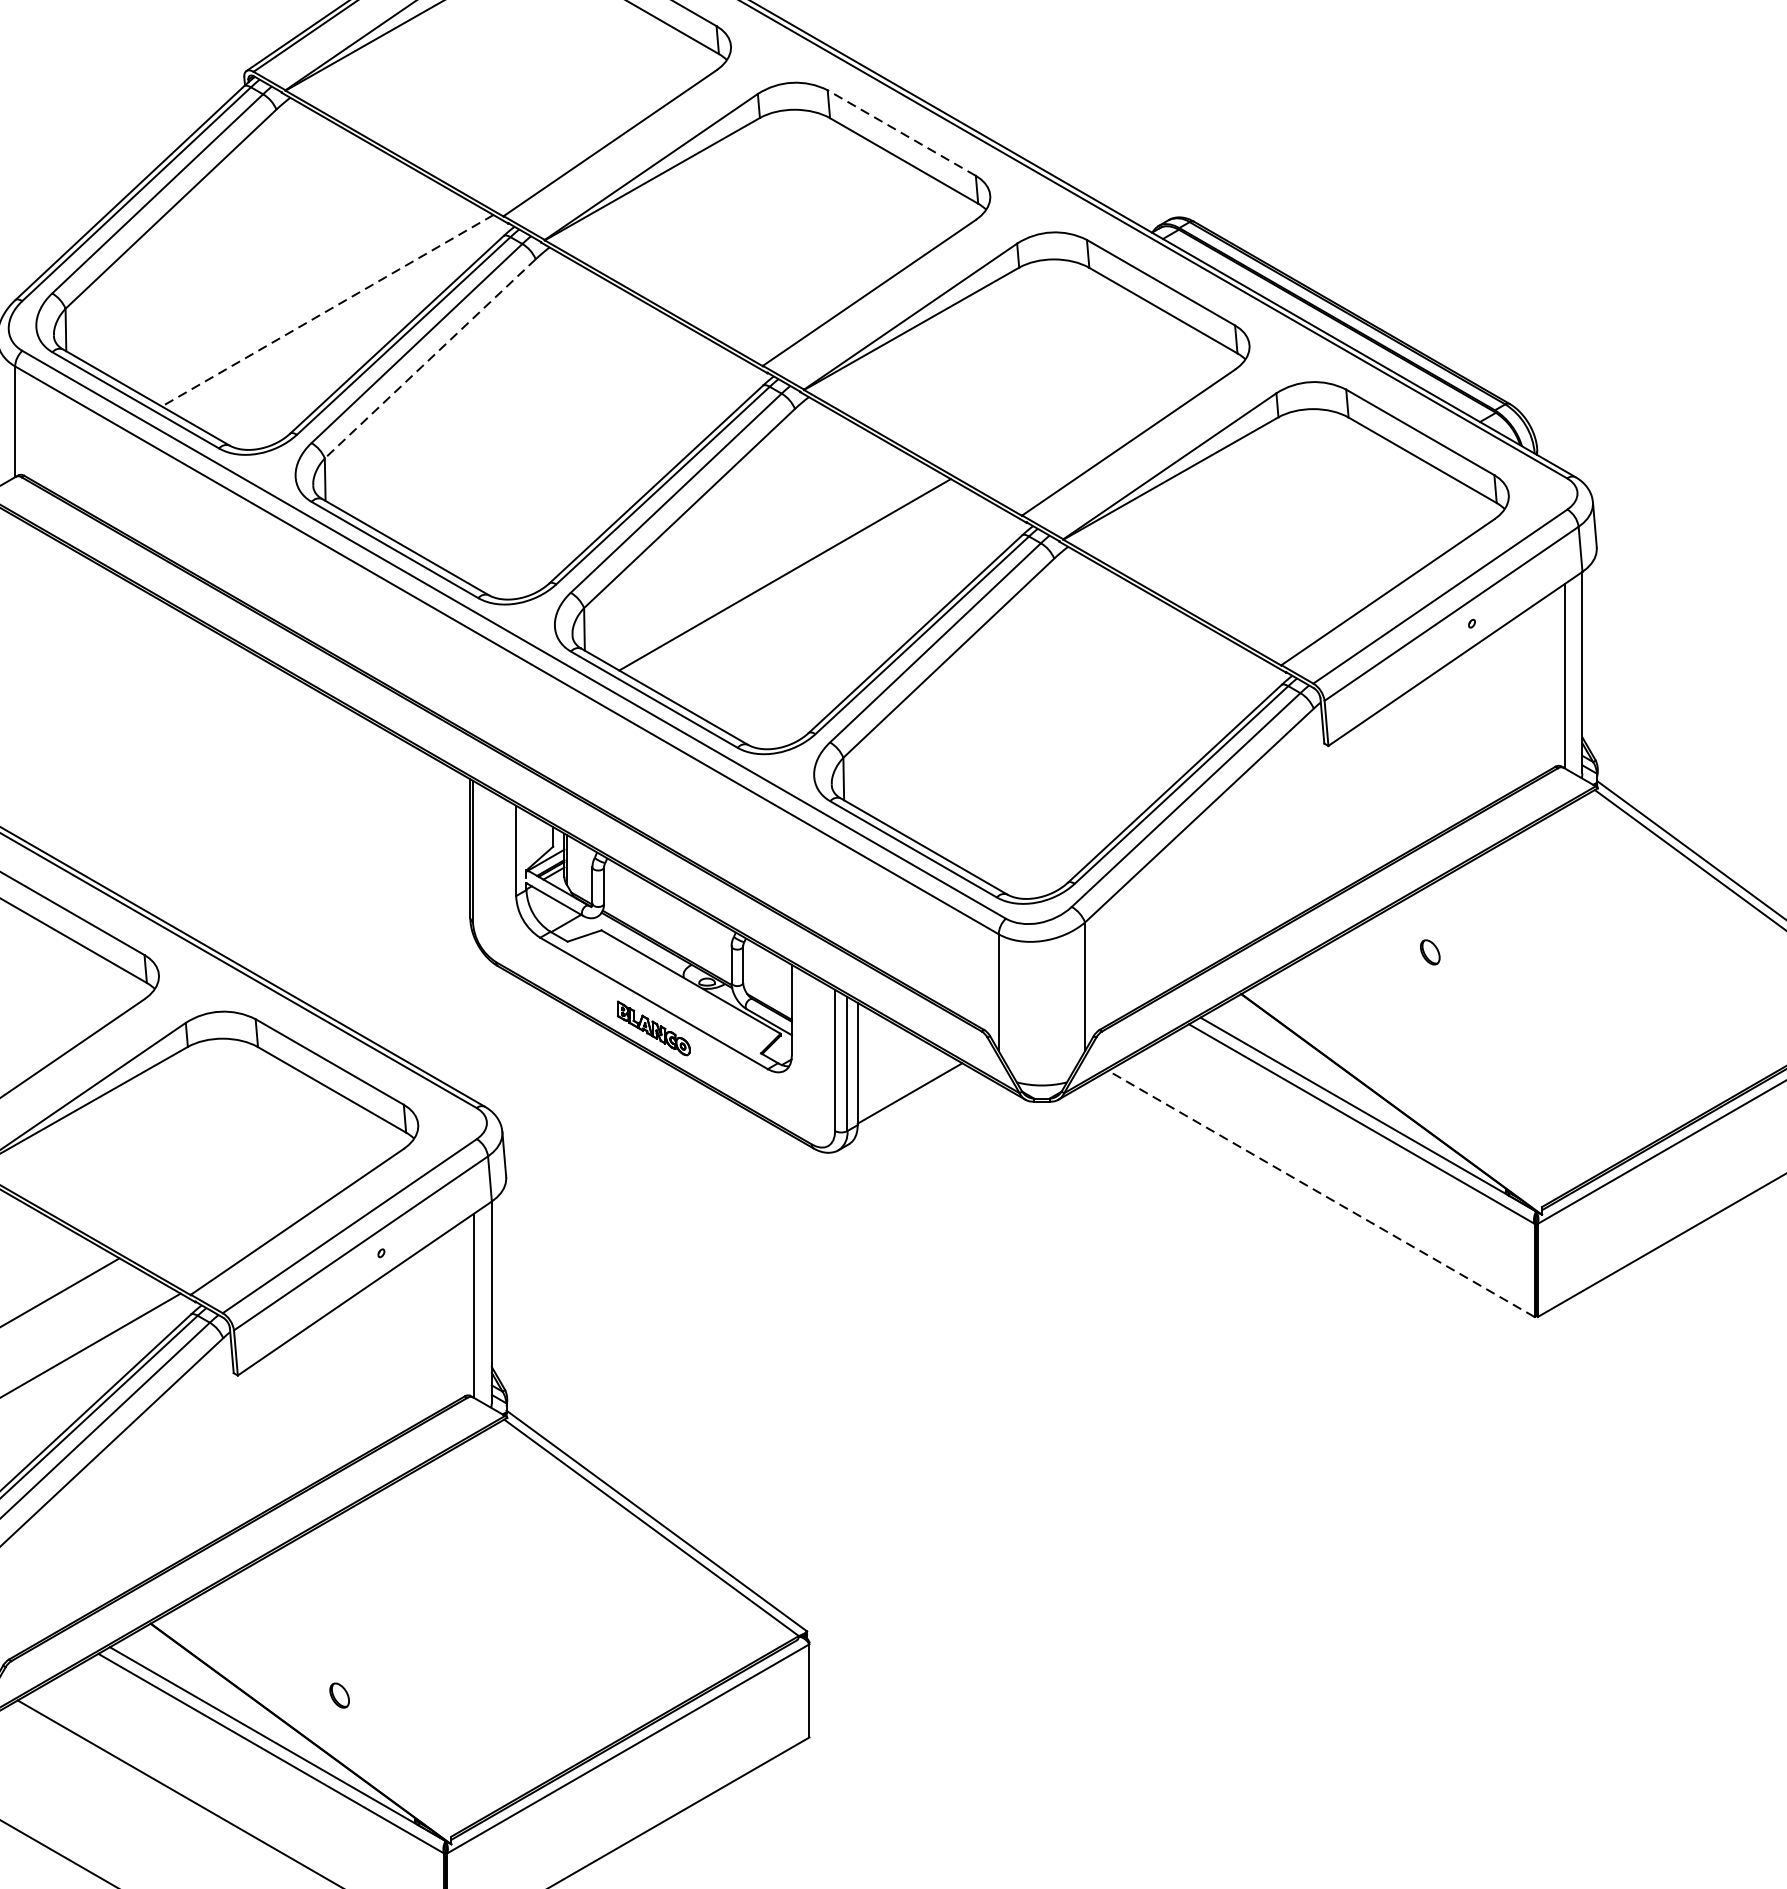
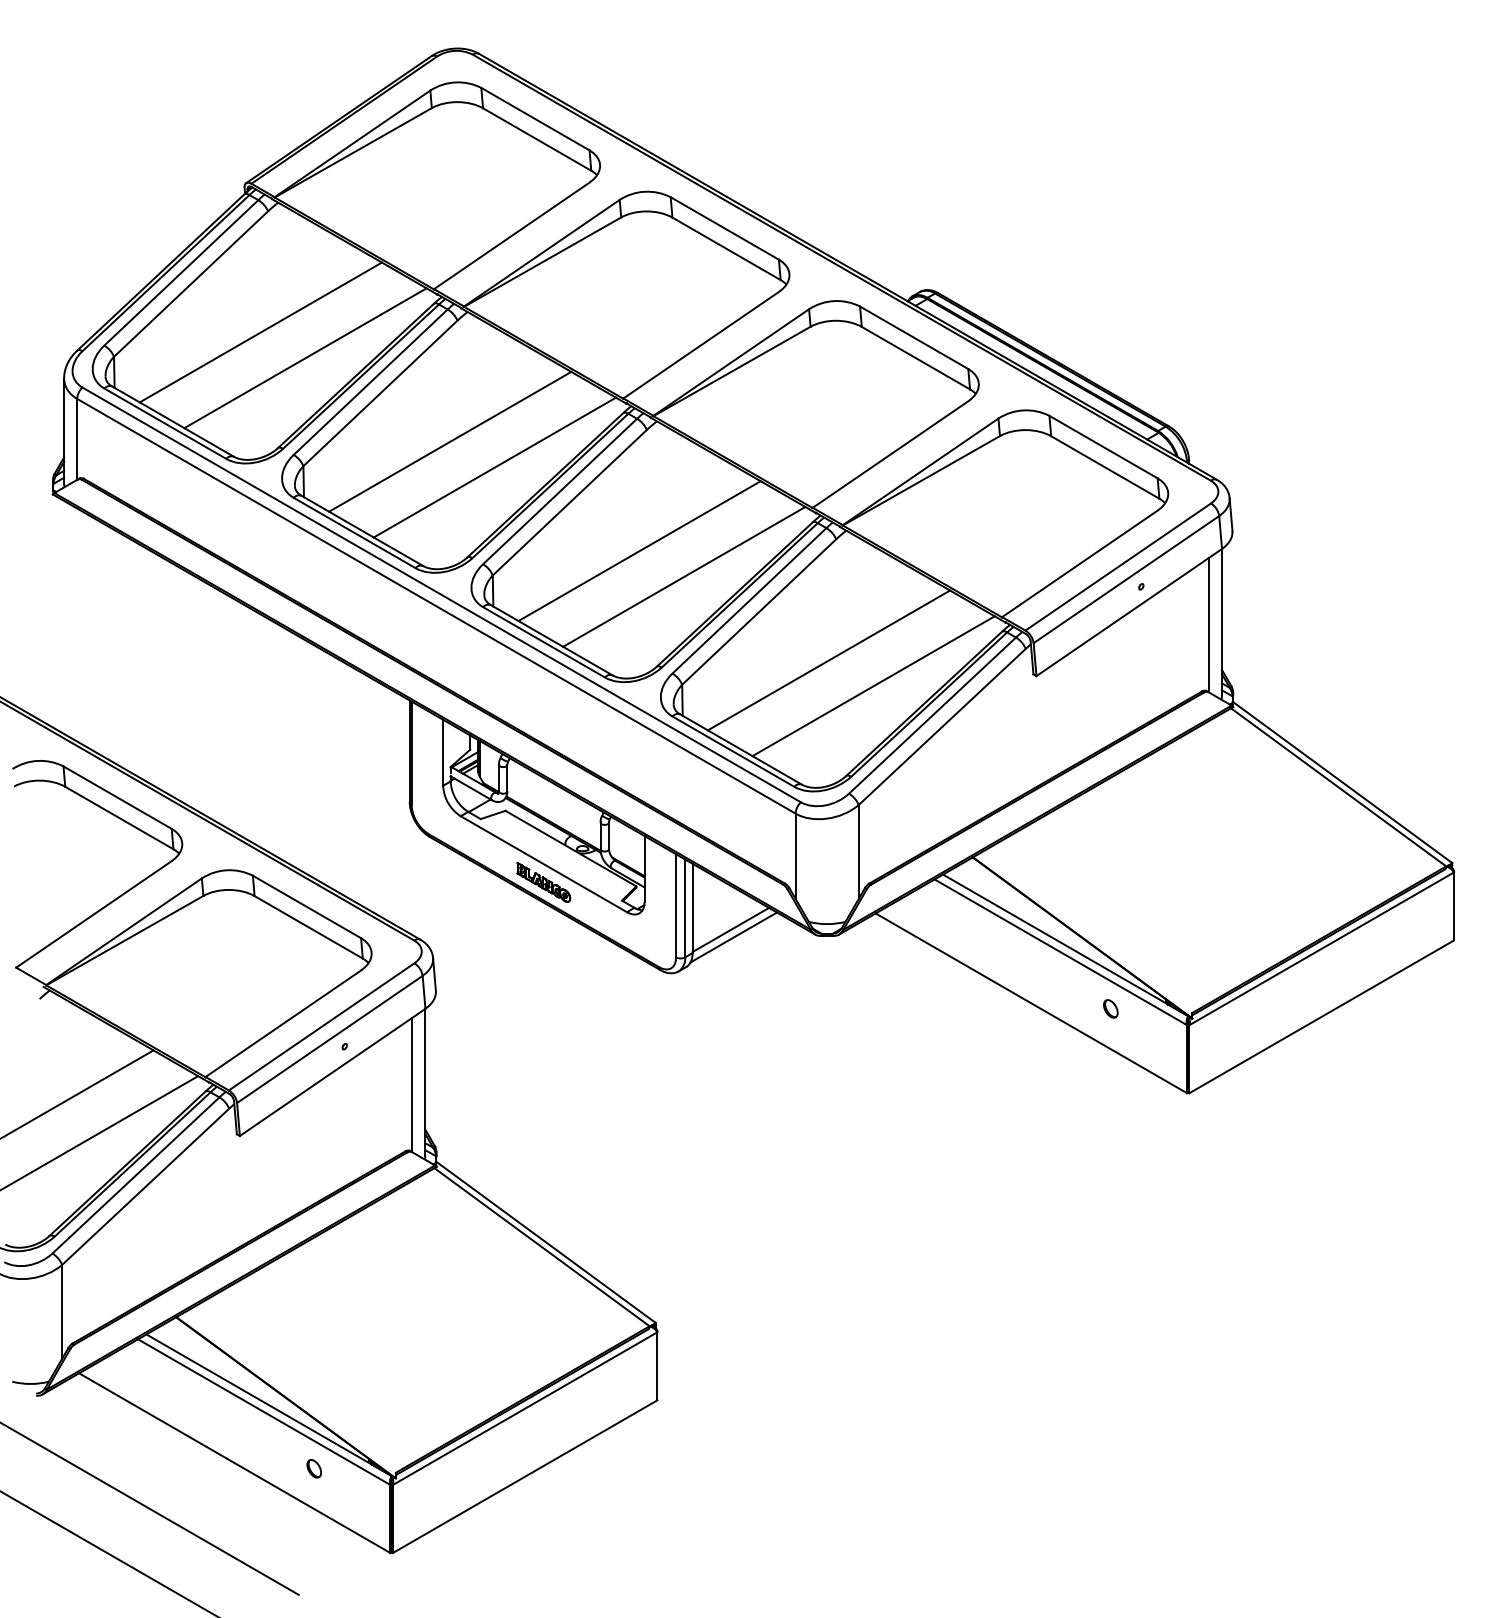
line: (901, 133) -> (724, 228), dashed -> solid
line: (266, 275) -> (260, 332), added
line: (327, 311) -> (305, 358), dashed -> solid
line: (430, 359) -> (380, 393), dashed -> solid
line: (526, 424) -> (450, 441), added
line: (586, 460) -> (494, 467), added
line: (846, 609) -> (684, 576), added
line: (1043, 724) -> (828, 660), added
line: (1105, 760) -> (873, 686), added
part: (1429, 951) -> (1110, 1008), moved
line: (913, 1103) -> (733, 937), added
line: (1321, 1194) -> (1031, 1003), dashed -> solid
part: (338, 1695) -> (313, 1468), moved

